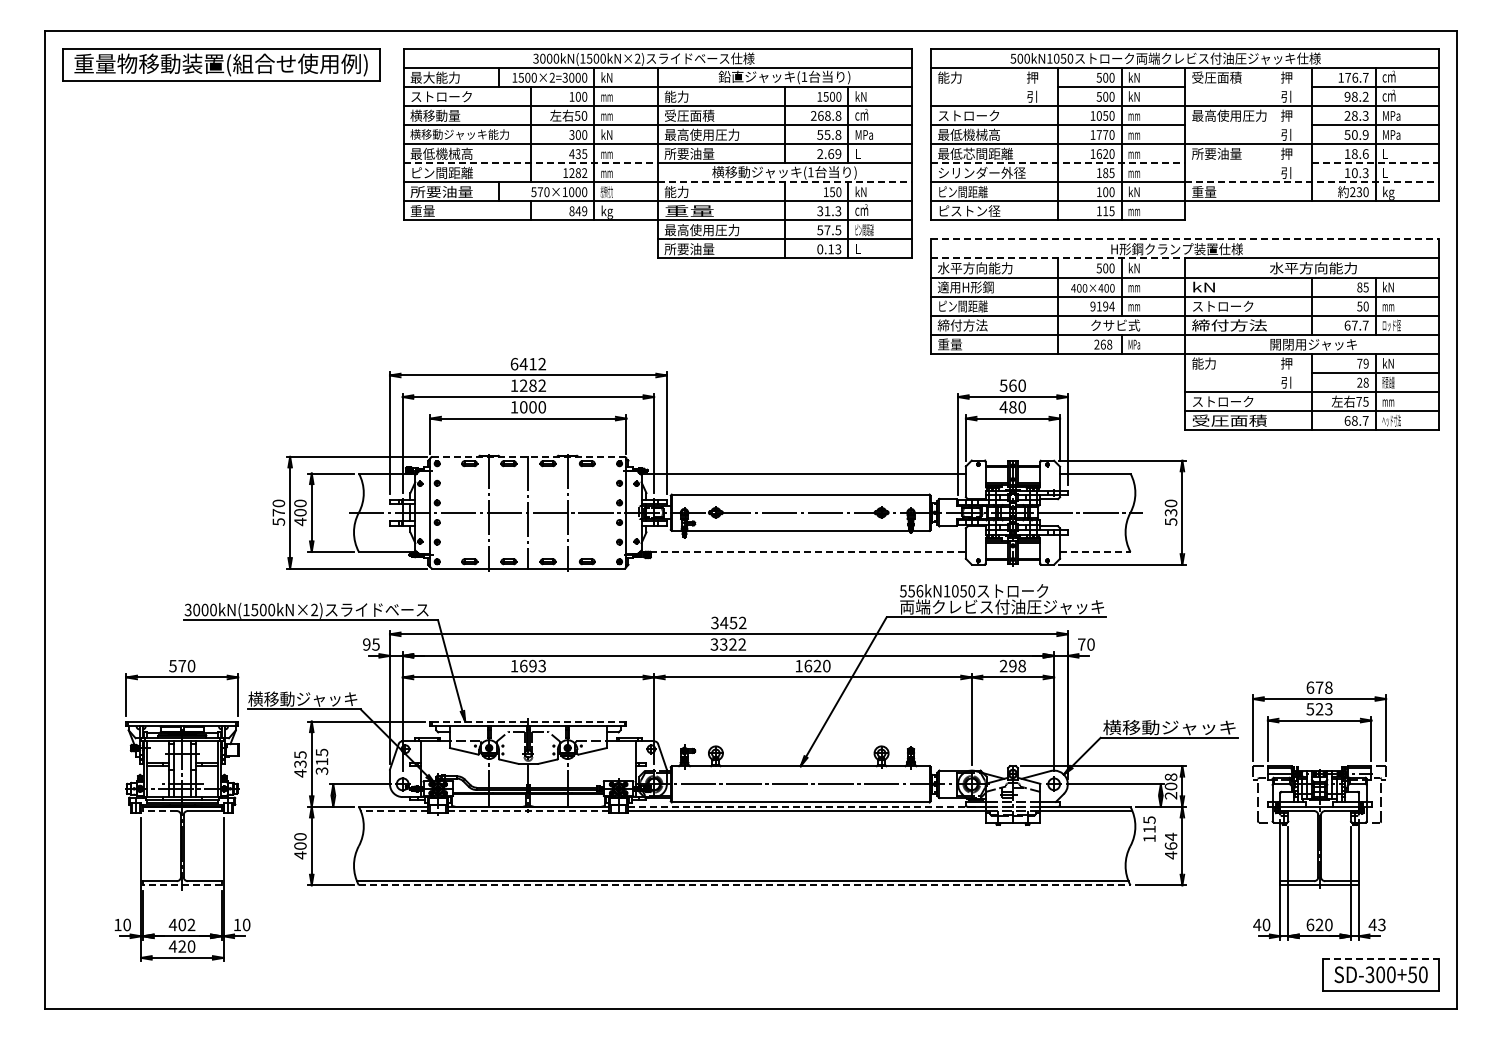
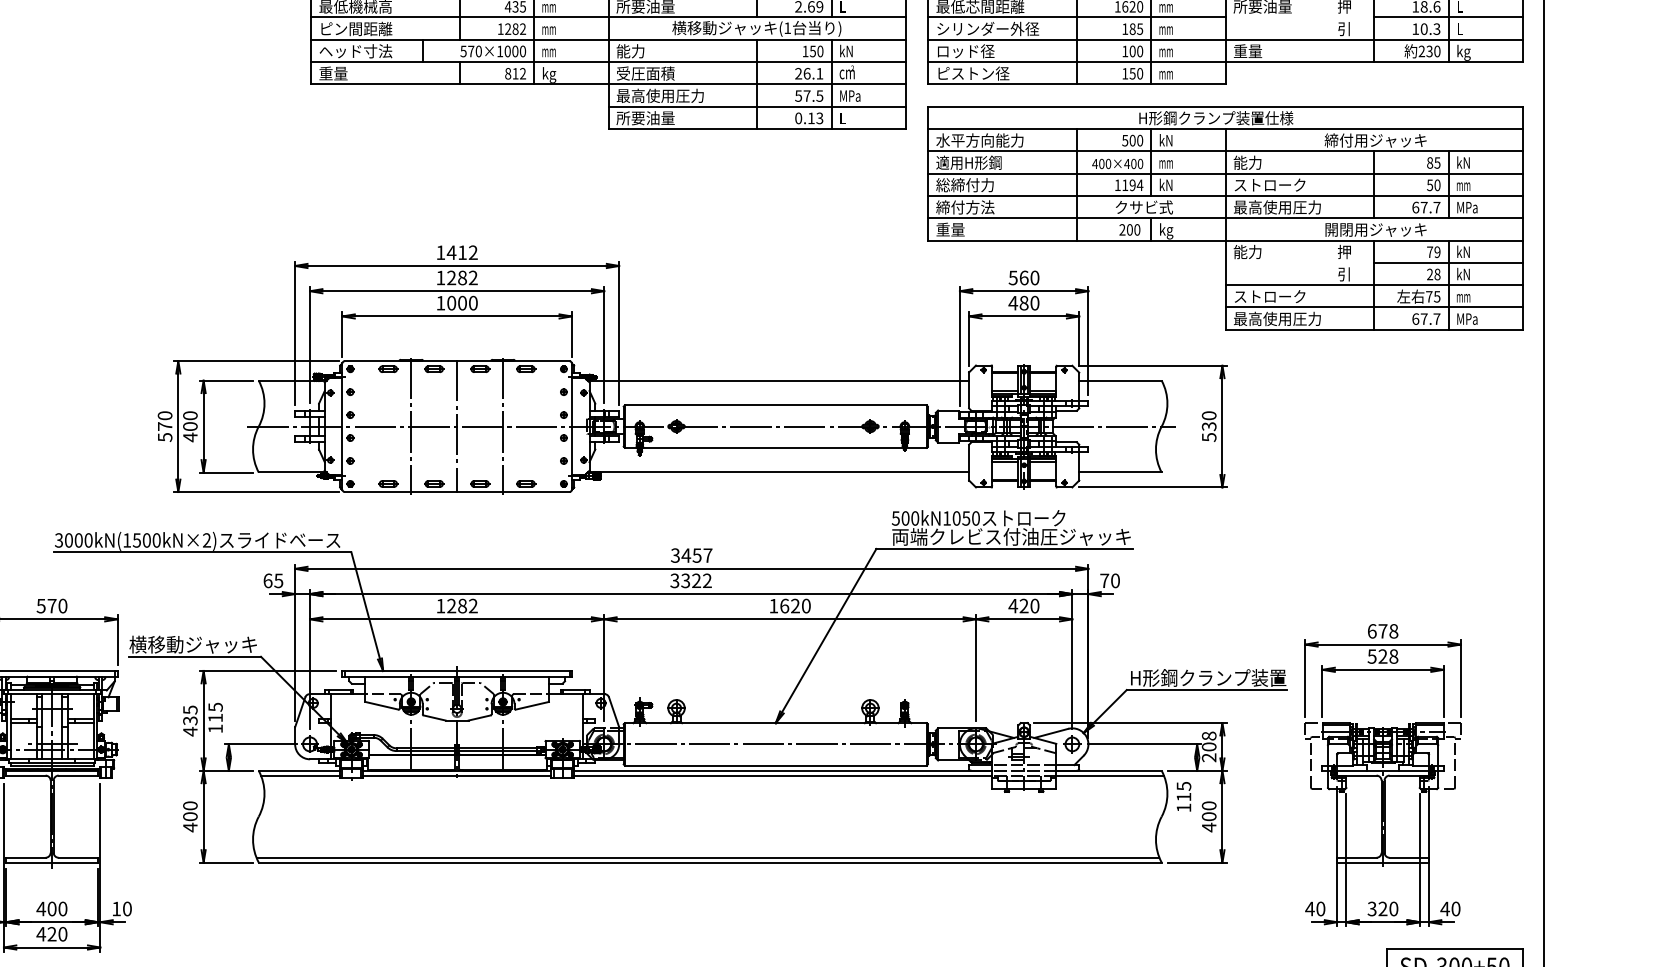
line: (531, 163) -> (460, 17), dashed -> solid
line: (1058, 163) -> (1077, 17), dashed -> solid
line: (1375, 163) -> (1448, 17), dashed -> solid
line: (785, 182) -> (757, 40), dashed -> solid
line: (1312, 182) -> (1374, 40), dashed -> solid
text: (606, 191) -> (548, 50), 総締付力 -> mm
text: (1134, 191) -> (1166, 50), kN -> mm
text: (441, 192) -> (355, 51), 所要油量 -> ヘッド寸法
text: (963, 192) -> (966, 51), ピン間距離 -> ロッド径
text: (581, 211) -> (519, 74), 849 -> 812
text: (689, 211) -> (645, 74), 重量 -> 受圧面積
text: (829, 211) -> (809, 74), 31.3 -> 26.1
text: (1108, 211) -> (1135, 74), 115 -> 150
text: (864, 230) -> (850, 96), ピン間距離 -> MPa
line: (1185, 239) -> (1226, 106), dashed -> solid
line: (1058, 258) -> (1077, 129), dashed -> solid
text: (1312, 268) -> (1374, 140), 水平方向能力 -> 締付用ジャッキ
text: (1203, 287) -> (1247, 163), kN -> 能力
text: (1134, 305) -> (1166, 184), mm -> kN
text: (962, 306) -> (965, 185), ピン間距離 -> 総締付力
text: (1092, 306) -> (1117, 185), 9194 -> 1194
text: (1229, 325) -> (1277, 207), 締付方法 -> 最高使用圧力
text: (1391, 325) -> (1467, 207), ロッド径 -> MPa
text: (1106, 344) -> (1133, 229), 268 -> 200
text: (1134, 345) -> (1166, 230), MPa -> kg
text: (514, 363) -> (440, 251), 6412 -> 1412
text: (1388, 382) -> (1463, 274), 所要油量 -> kN
text: (1229, 420) -> (1277, 318), 受圧面積 -> 最高使用圧力
text: (1354, 420) -> (1423, 318), 68.7 -> 67.7
text: (1391, 420) -> (1467, 318), ヘッド寸法 -> MPa
line: (528, 456) -> (457, 360), dashed -> solid
line: (808, 551) -> (784, 471), dashed -> solid
line: (1095, 551) -> (1120, 471), dashed -> solid
text: (915, 591) -> (910, 518), 556kN1050 -> 500kN1050
text: (742, 622) -> (707, 555), 3452 -> 3457
text: (366, 644) -> (267, 580), 95 -> 65
text: (533, 665) -> (463, 605), 1693 -> 1282
text: (1012, 665) -> (1023, 605), 298 -> 420
text: (1328, 709) -> (1393, 656), 523 -> 528
line: (528, 721) -> (457, 670), dashed -> solid
text: (1169, 727) -> (1207, 677), 横移動ジャッキ -> H形鋼クランプ装置
text: (321, 770) -> (215, 728), 315 -> 115
line: (806, 806) -> (782, 770), dashed -> solid
line: (159, 811) -> (25, 776), dashed -> solid
line: (394, 811) -> (300, 776), dashed -> solid
line: (528, 811) -> (457, 776), dashed -> solid
text: (1170, 840) -> (1208, 810), 464 -> 400
line: (181, 885) -> (51, 862), dashed -> solid
line: (744, 885) -> (710, 862), dashed -> solid
text: (191, 924) -> (62, 908), 402 -> 400
text: (1310, 924) -> (1372, 908), 620 -> 320
text: (1381, 924) -> (1455, 908), 43 -> 40
line: (1381, 959) -> (1455, 949), dashed -> solid

